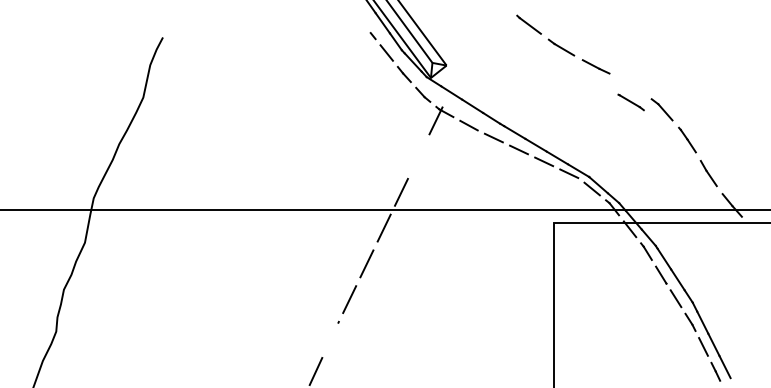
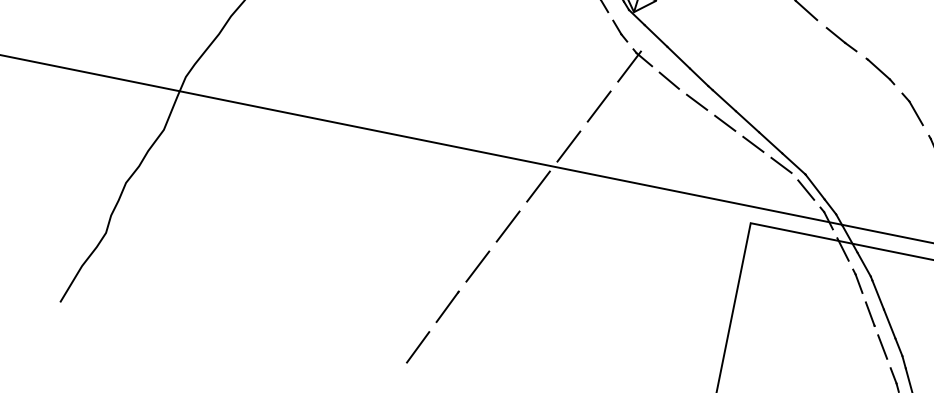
line: (630, 102) -> (879, 71), moved
line: (418, 156) -> (598, 106), added
line: (332, 335) -> (447, 306), added

